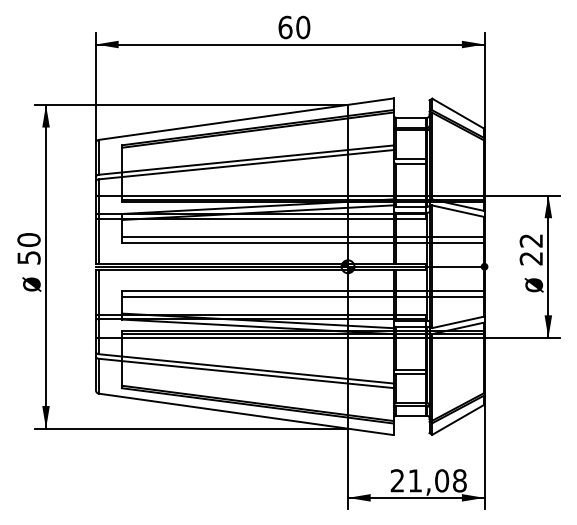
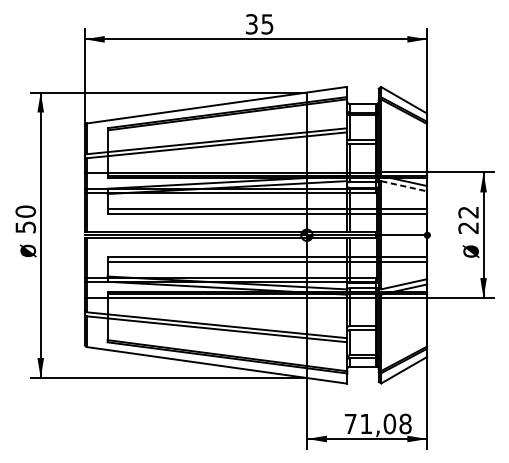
text: (294, 27) -> (259, 24), 60 -> 35
line: (458, 211) -> (404, 186), solid -> dashed
text: (397, 480) -> (350, 423), 21,08 -> 71,08

